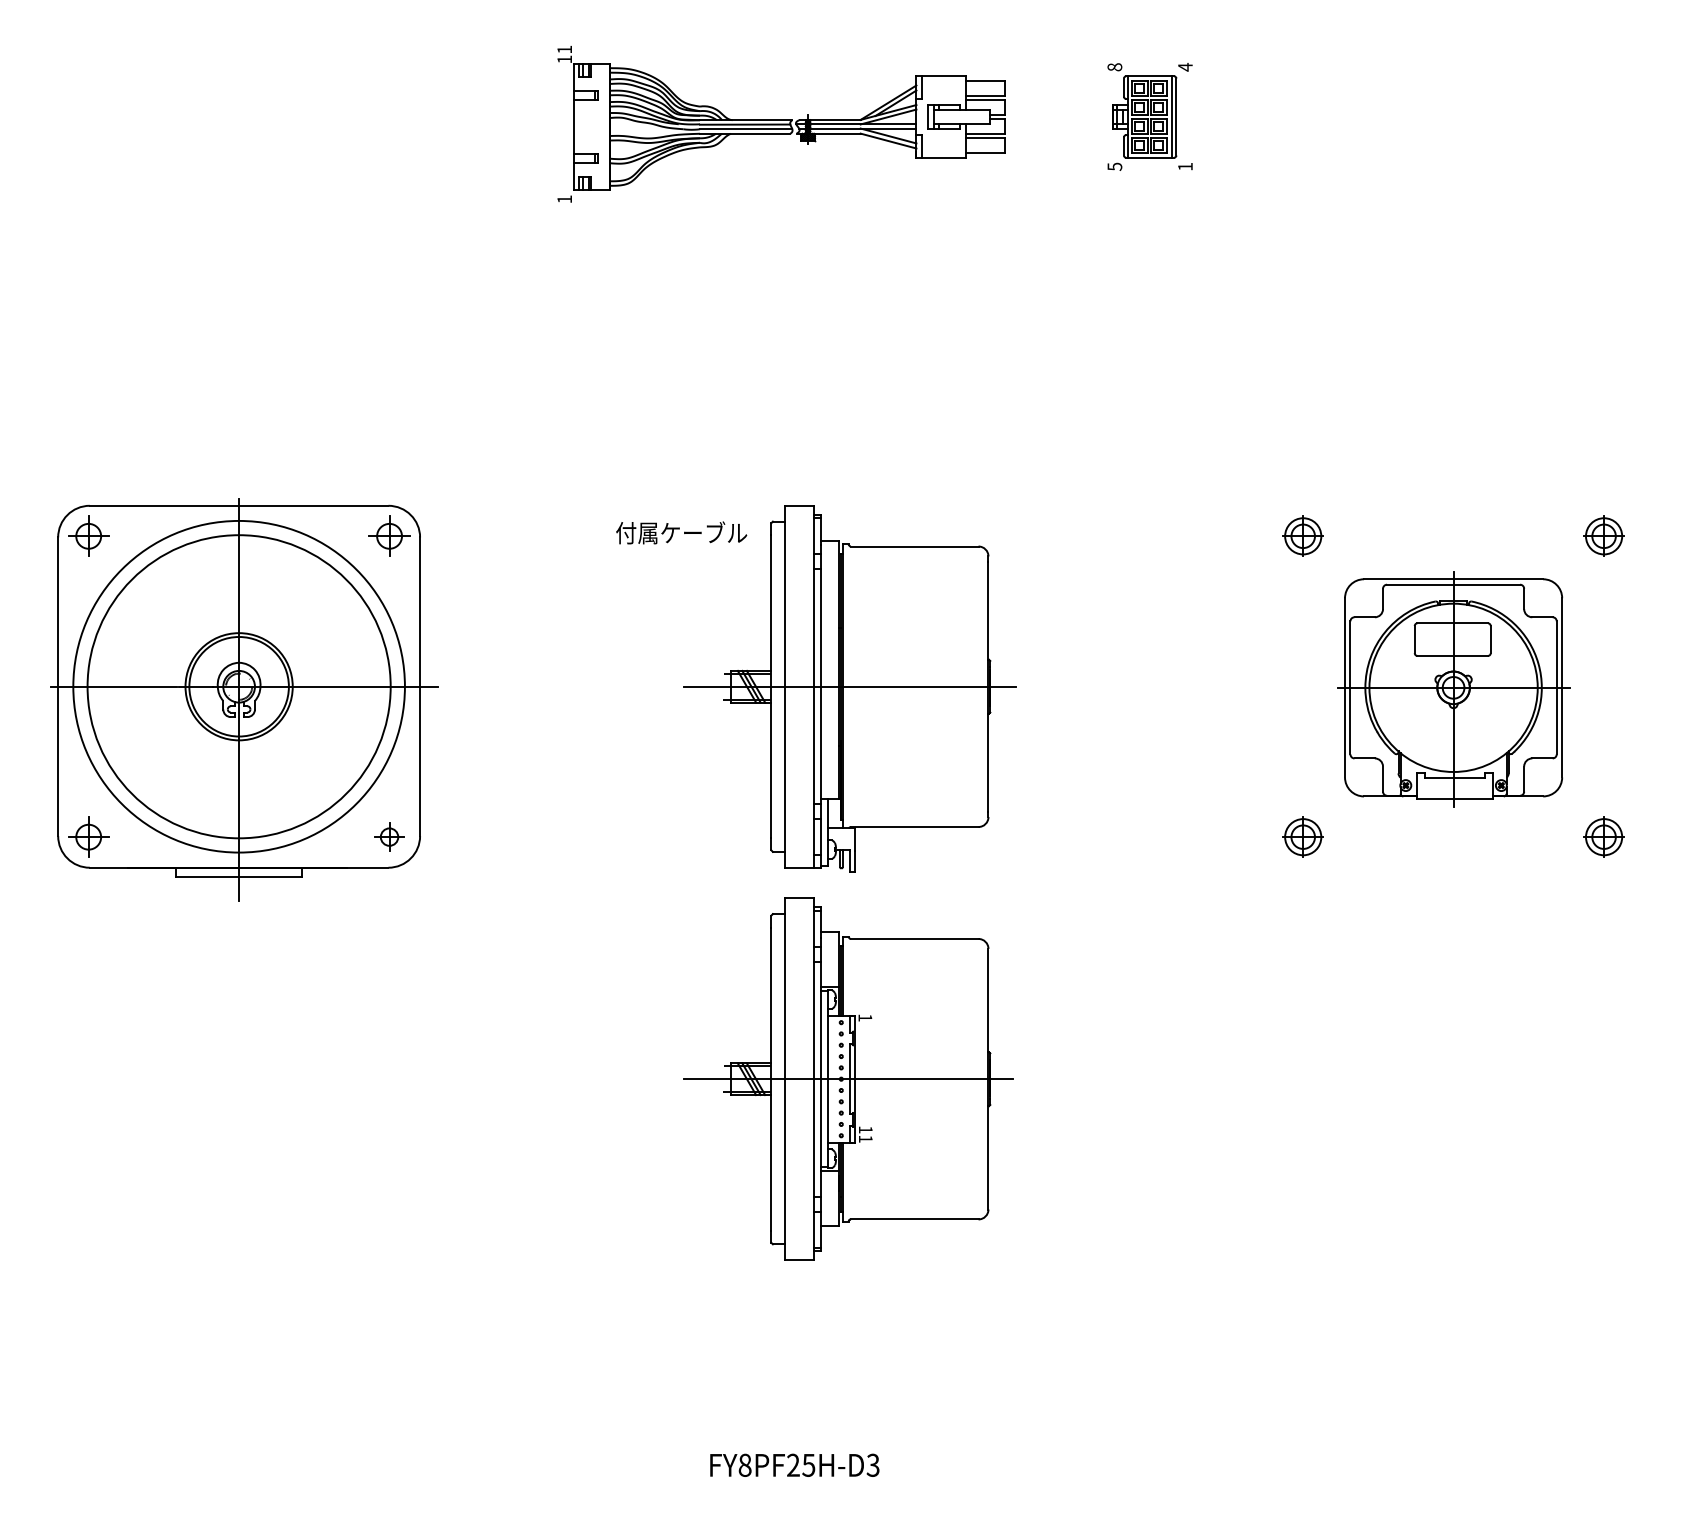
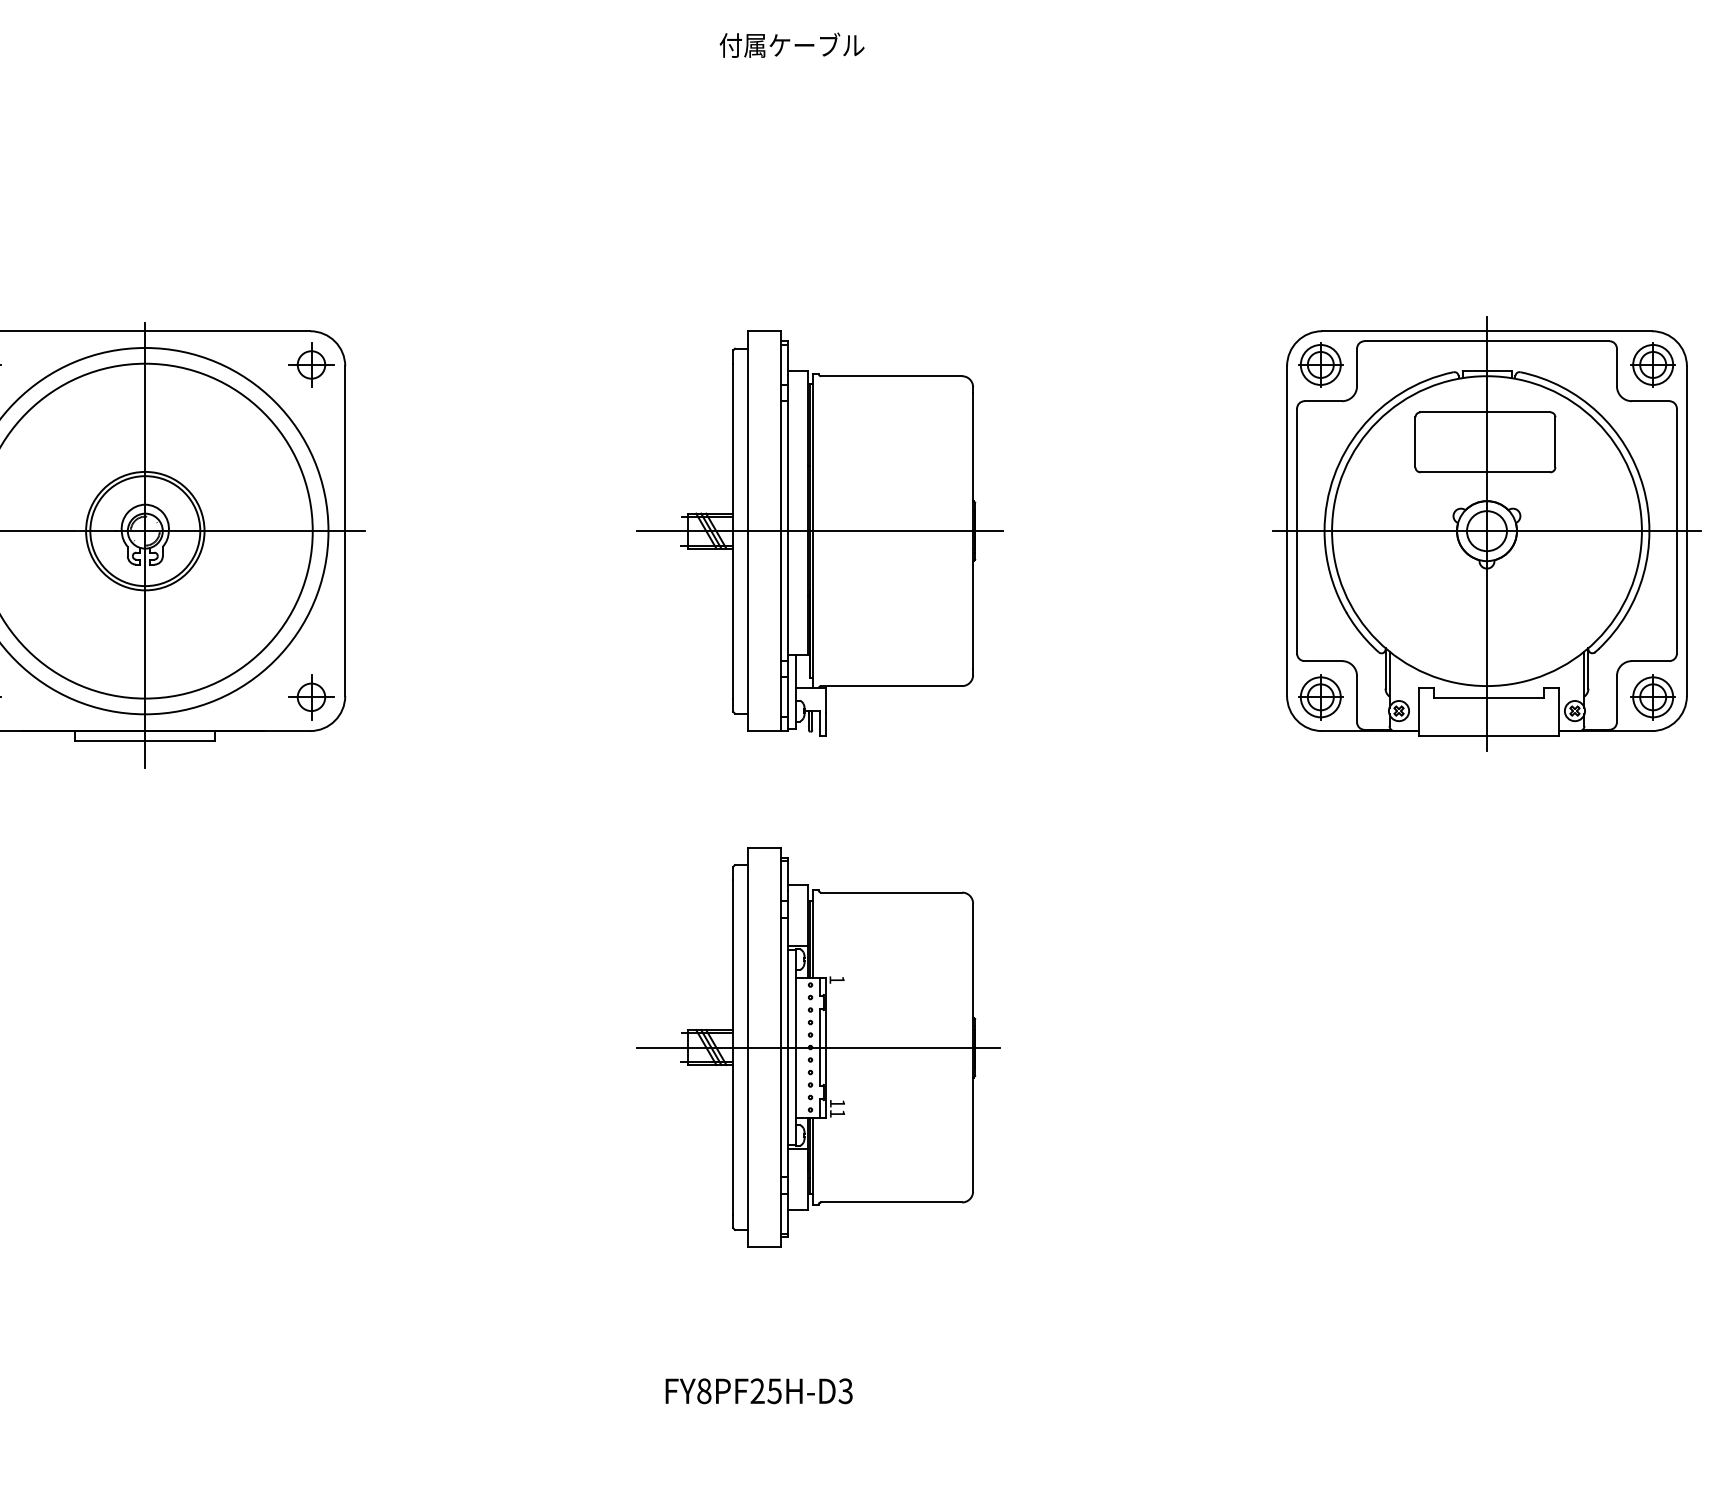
text: (681, 532) -> (791, 44), moved
part: (1453, 689) -> (1486, 534), size x1.67
part: (389, 836) -> (311, 696), size x1.43
part: (848, 1078) -> (818, 1046), moved

